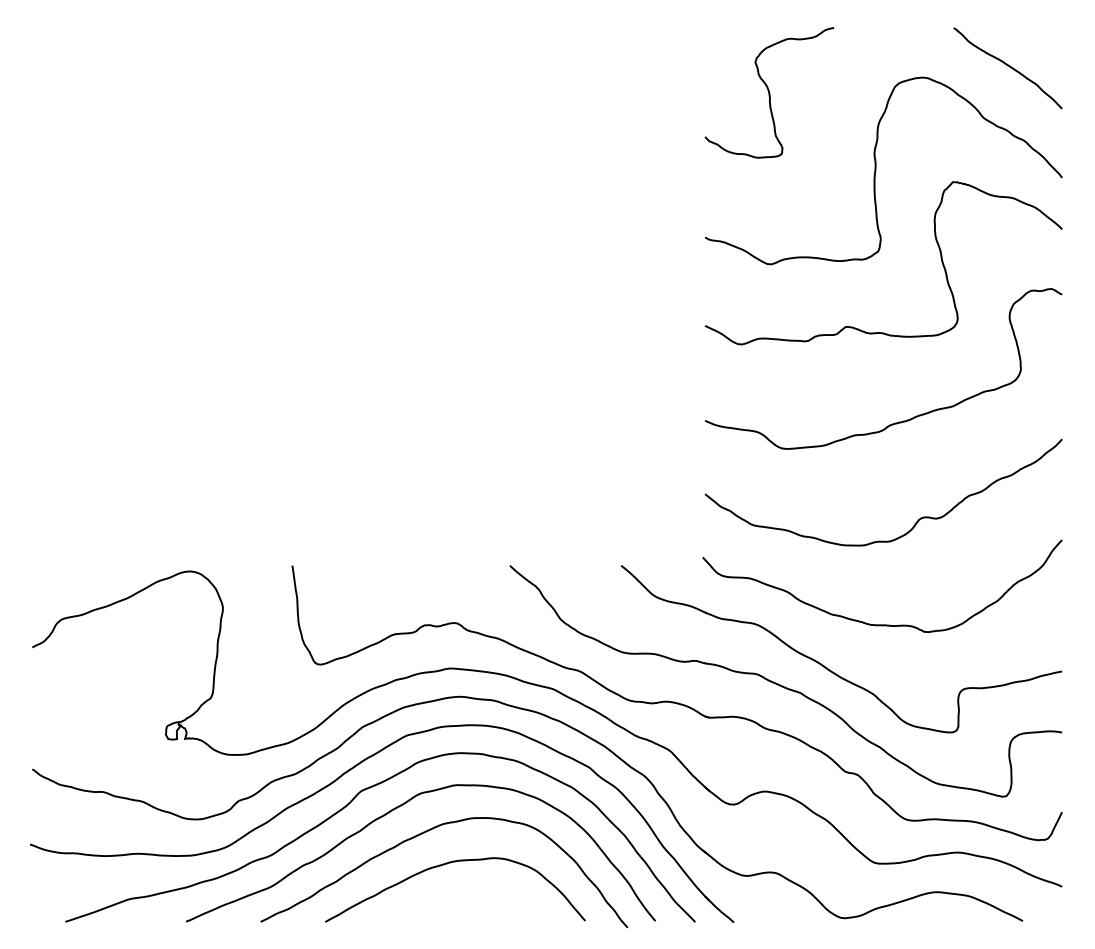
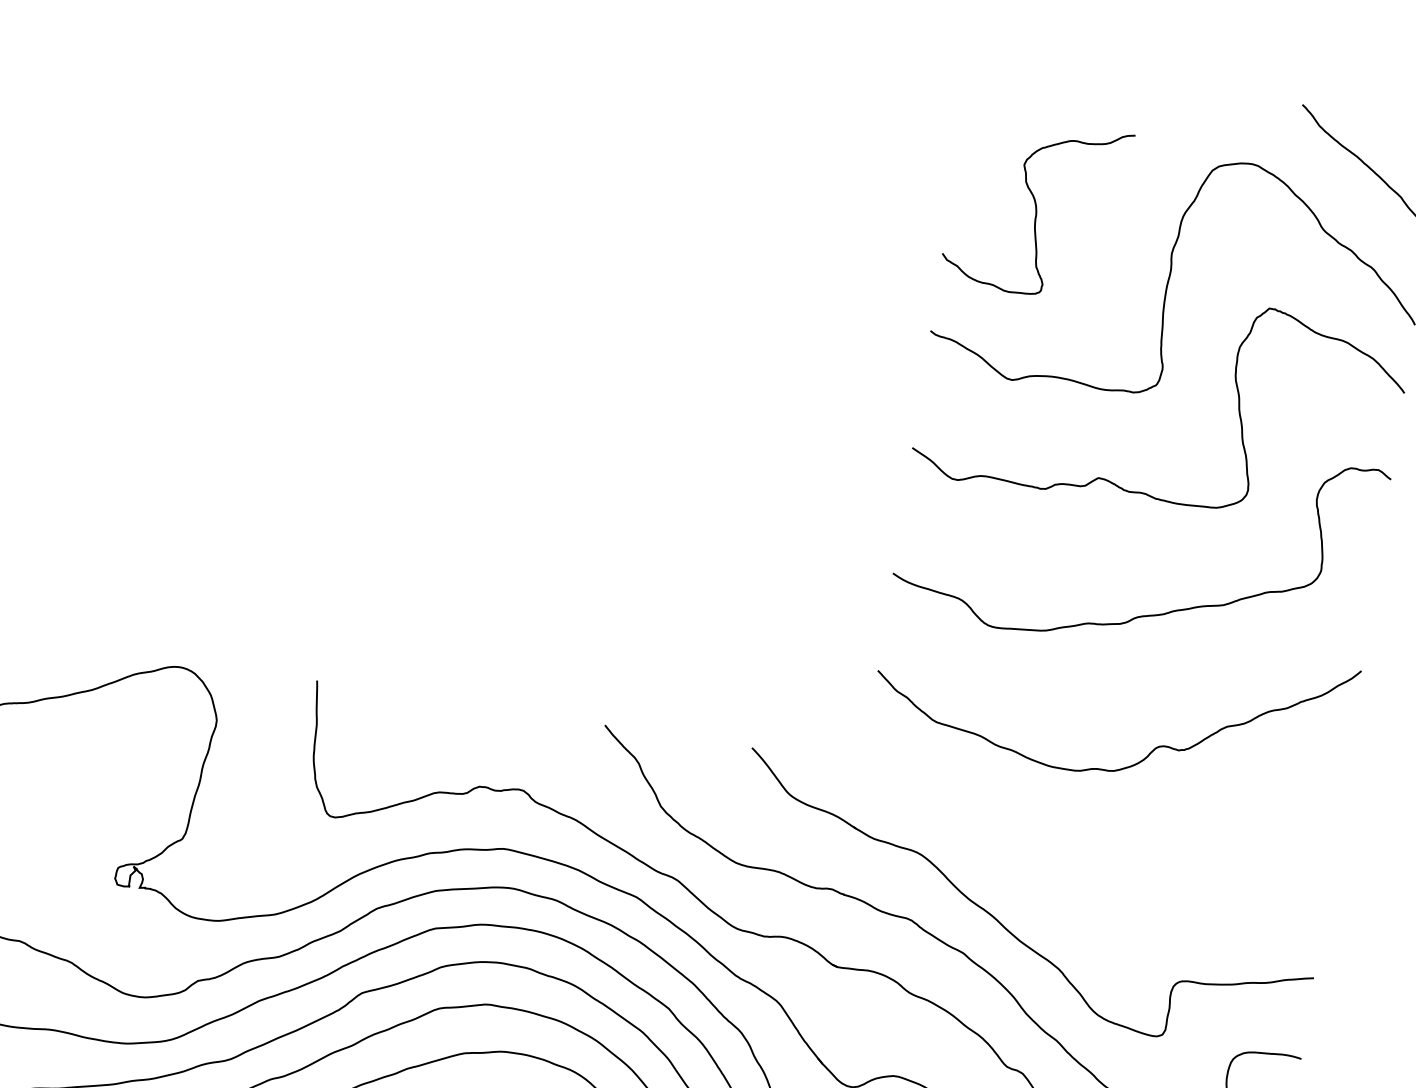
curve: (769, 92) -> (1036, 207), moved
curve: (882, 624) -> (1085, 879), removed

